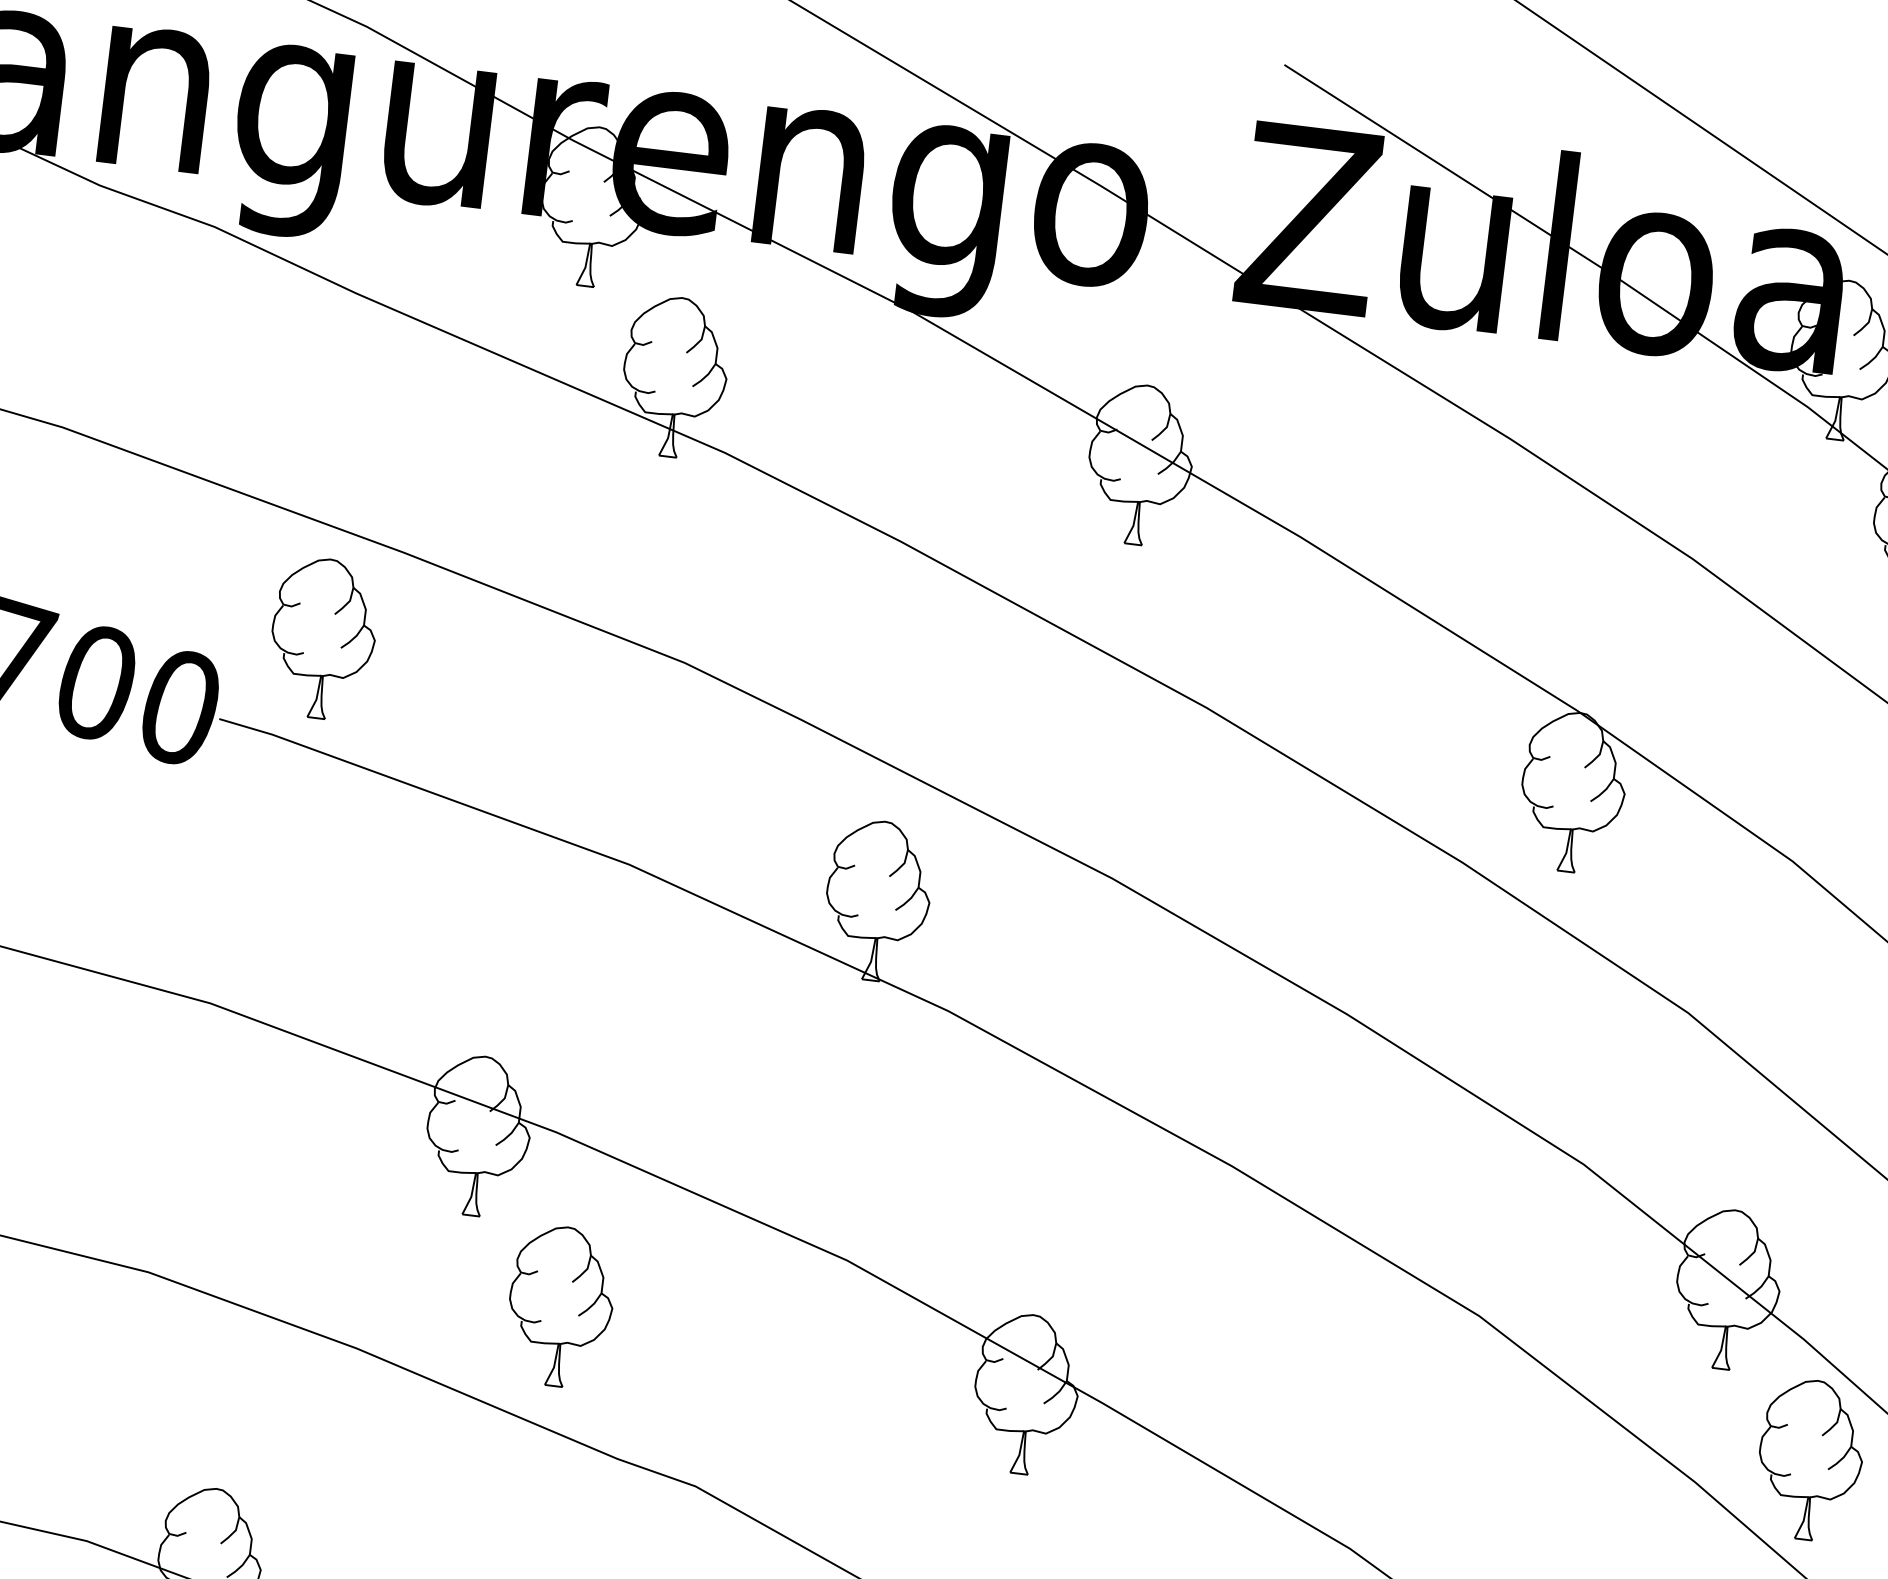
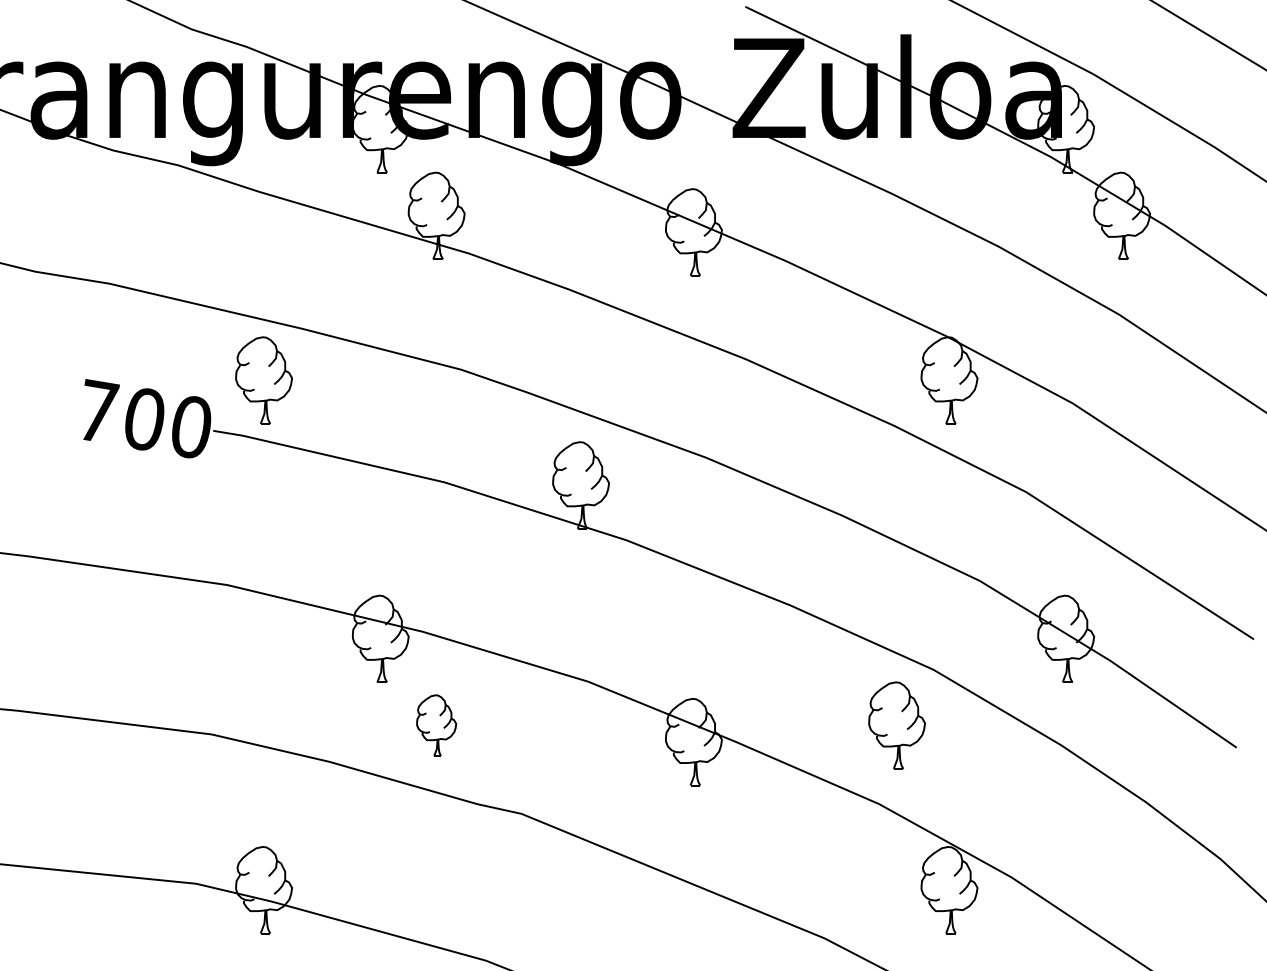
part: (560, 1306) -> (436, 725), size x0.7
part: (1809, 1459) -> (896, 725), moved

